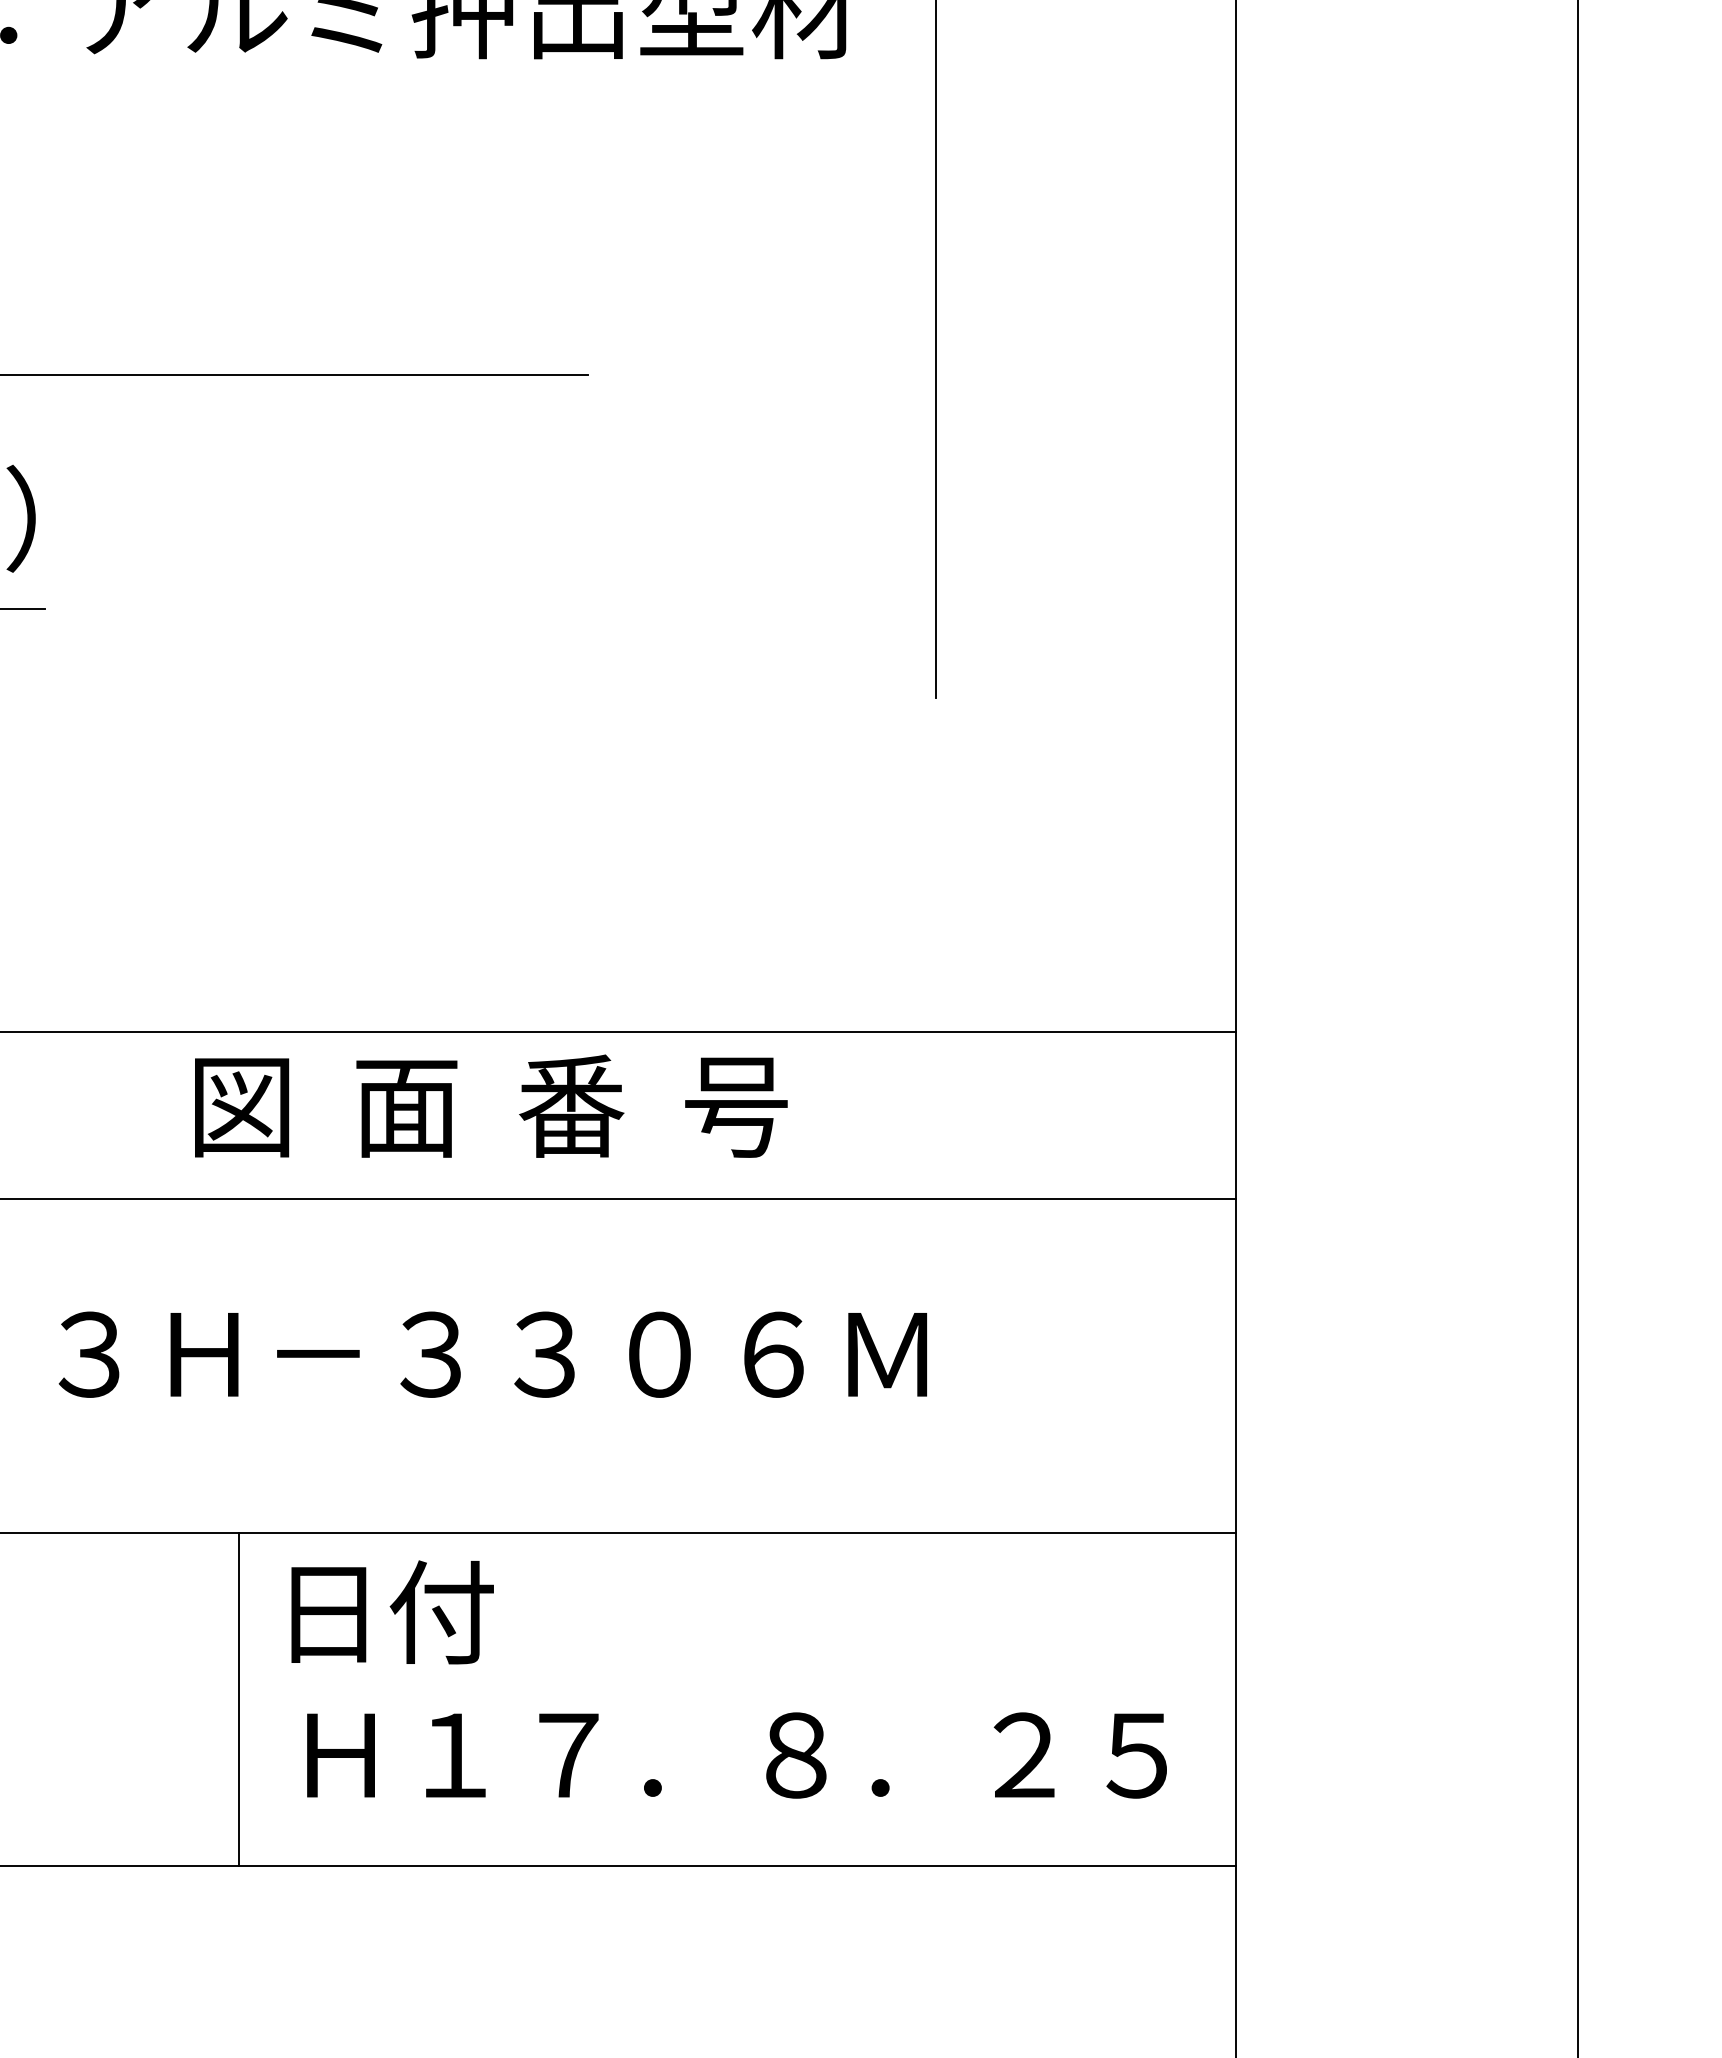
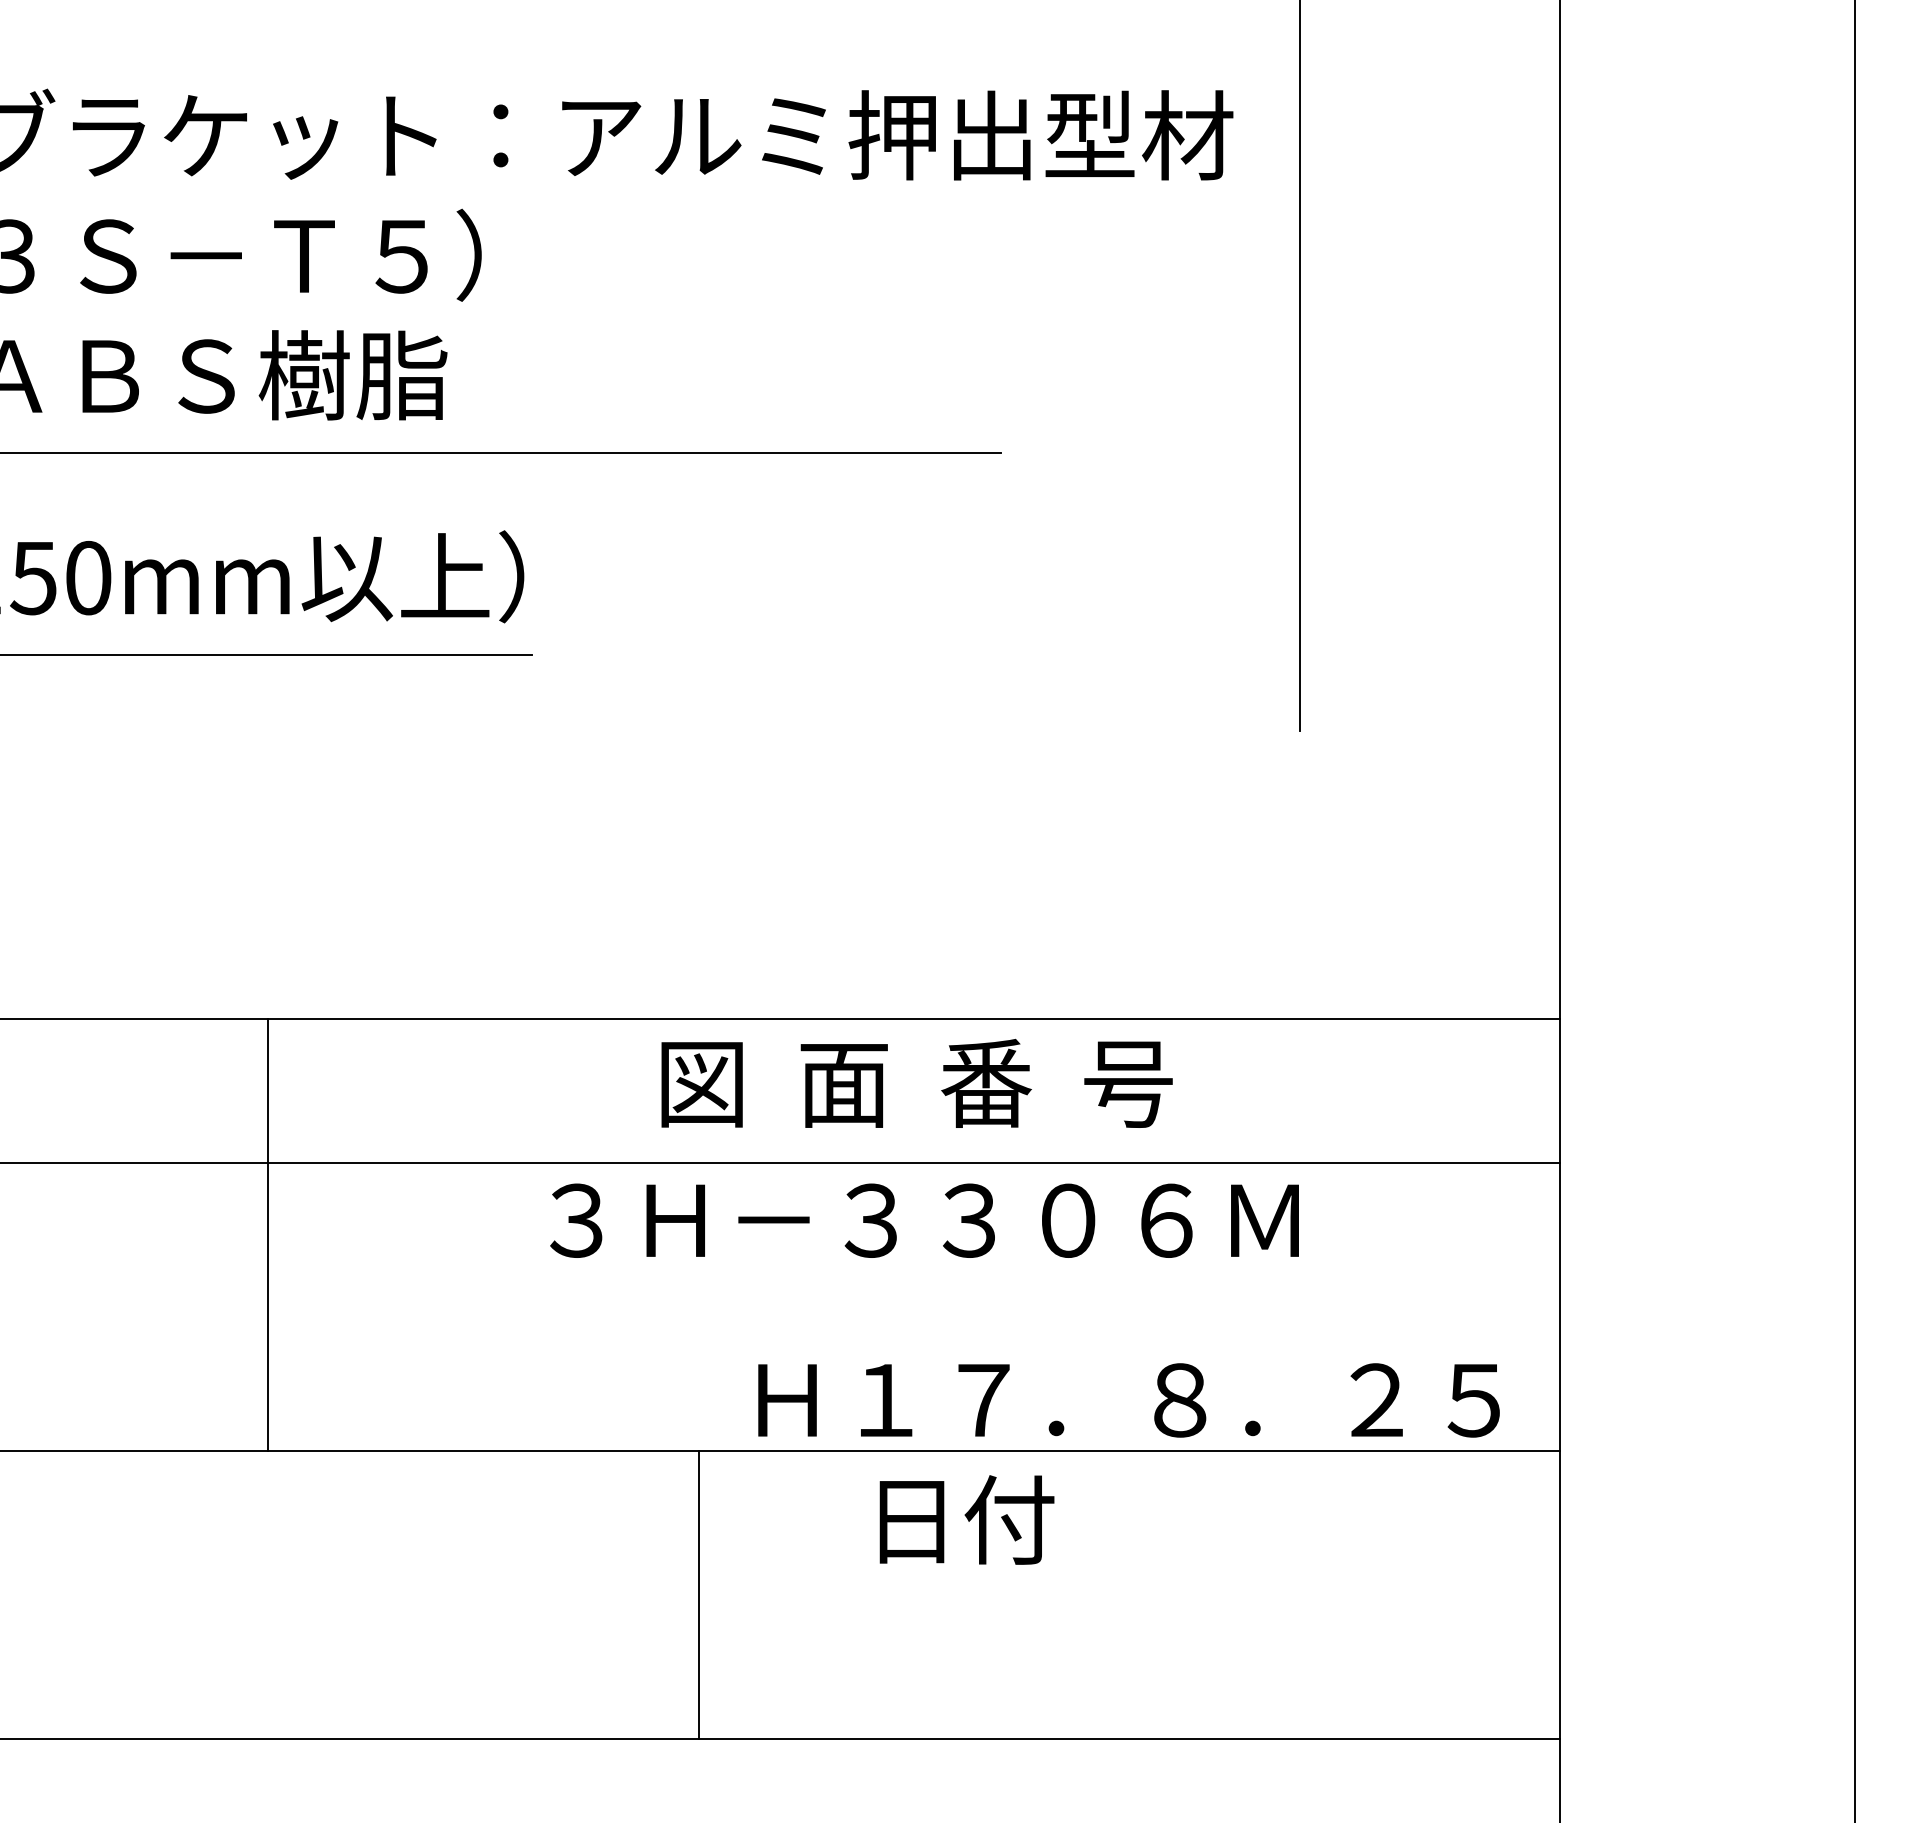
text: (492, 1354) -> (924, 1220), moved
text: (392, 1611) -> (966, 1519), moved
text: (736, 1755) -> (1128, 1400), moved

